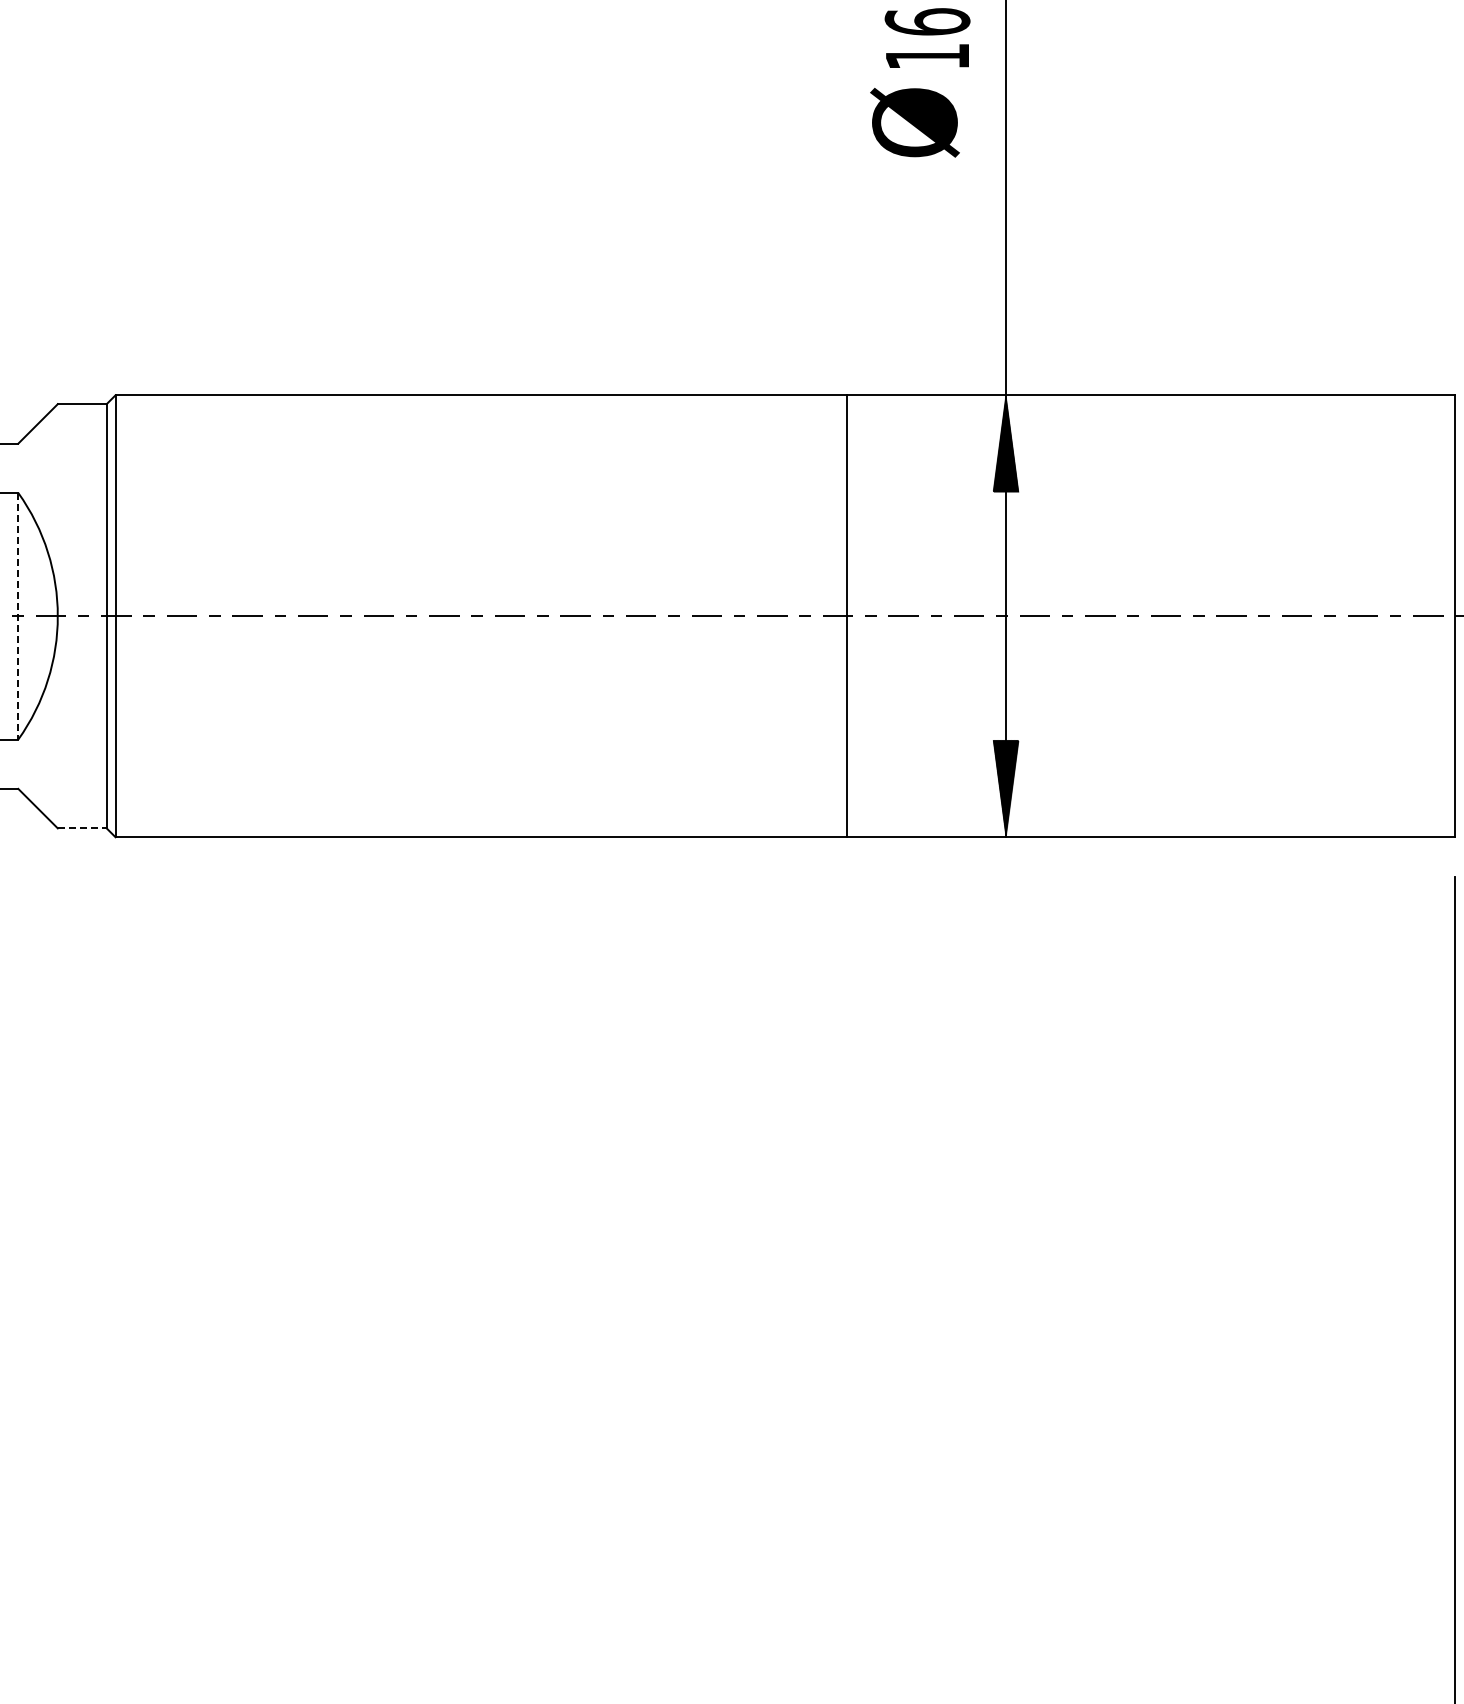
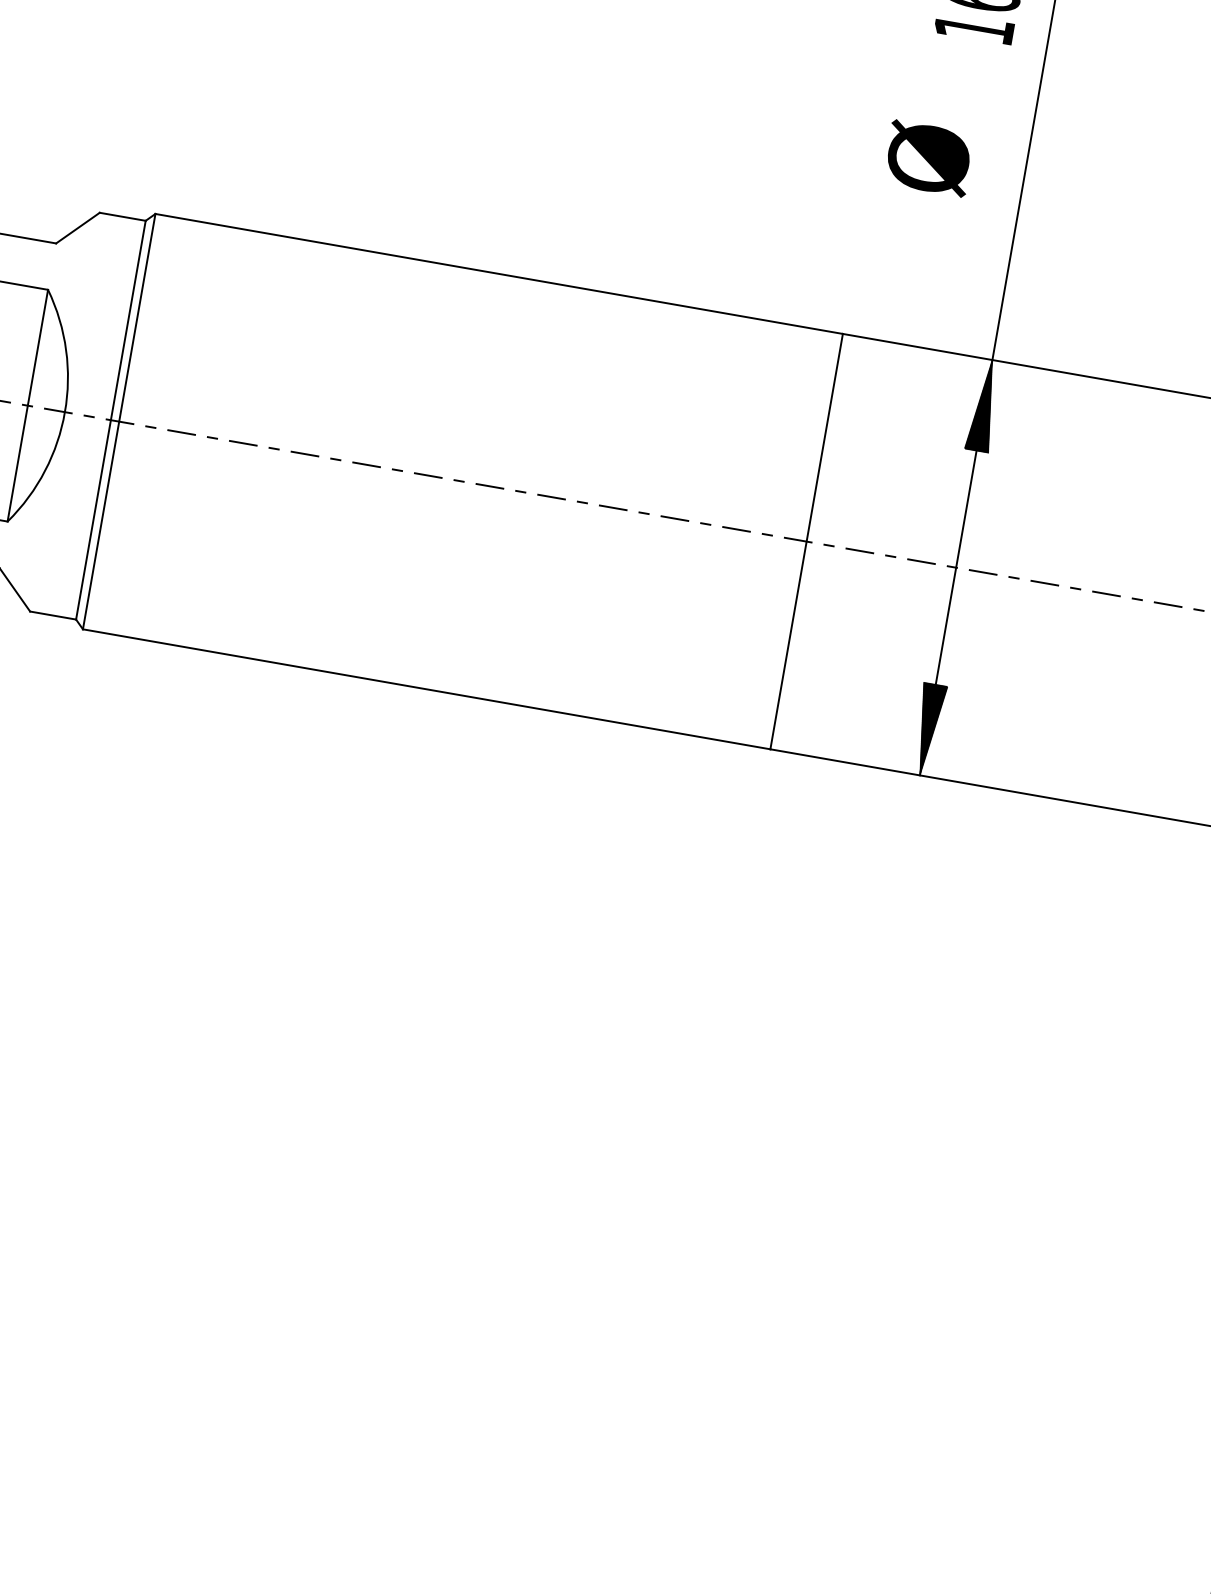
text: (914, 122) -> (928, 158), moved
line: (18, 616) -> (27, 405), dashed -> solid
line: (82, 828) -> (53, 615), dashed -> solid

